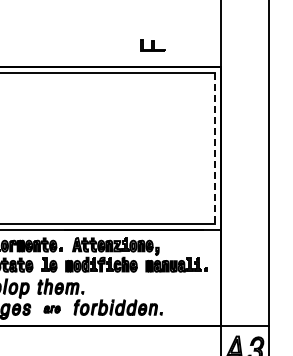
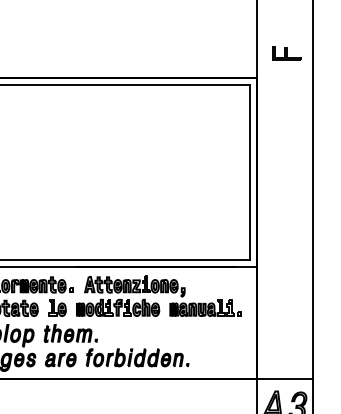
part: (152, 45) -> (285, 52), moved
line: (215, 148) -> (250, 172), dashed -> solid
part: (51, 309) -> (59, 359), size x1.67

